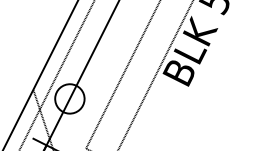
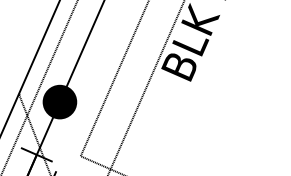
fill: (69, 98) -> (59, 101), added

